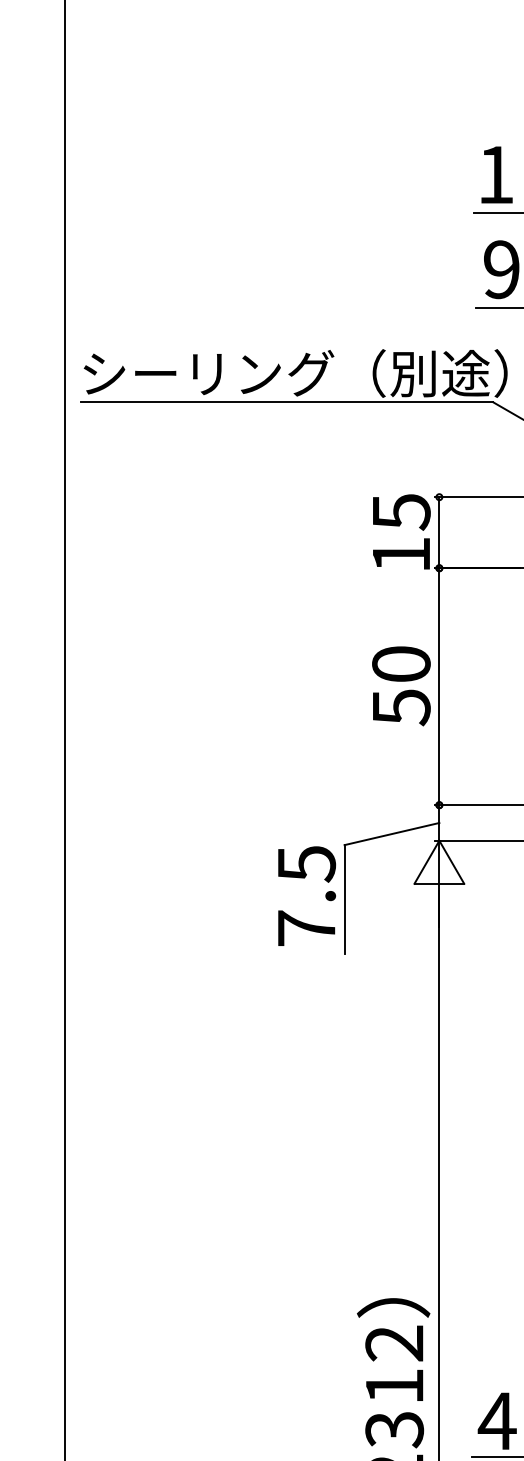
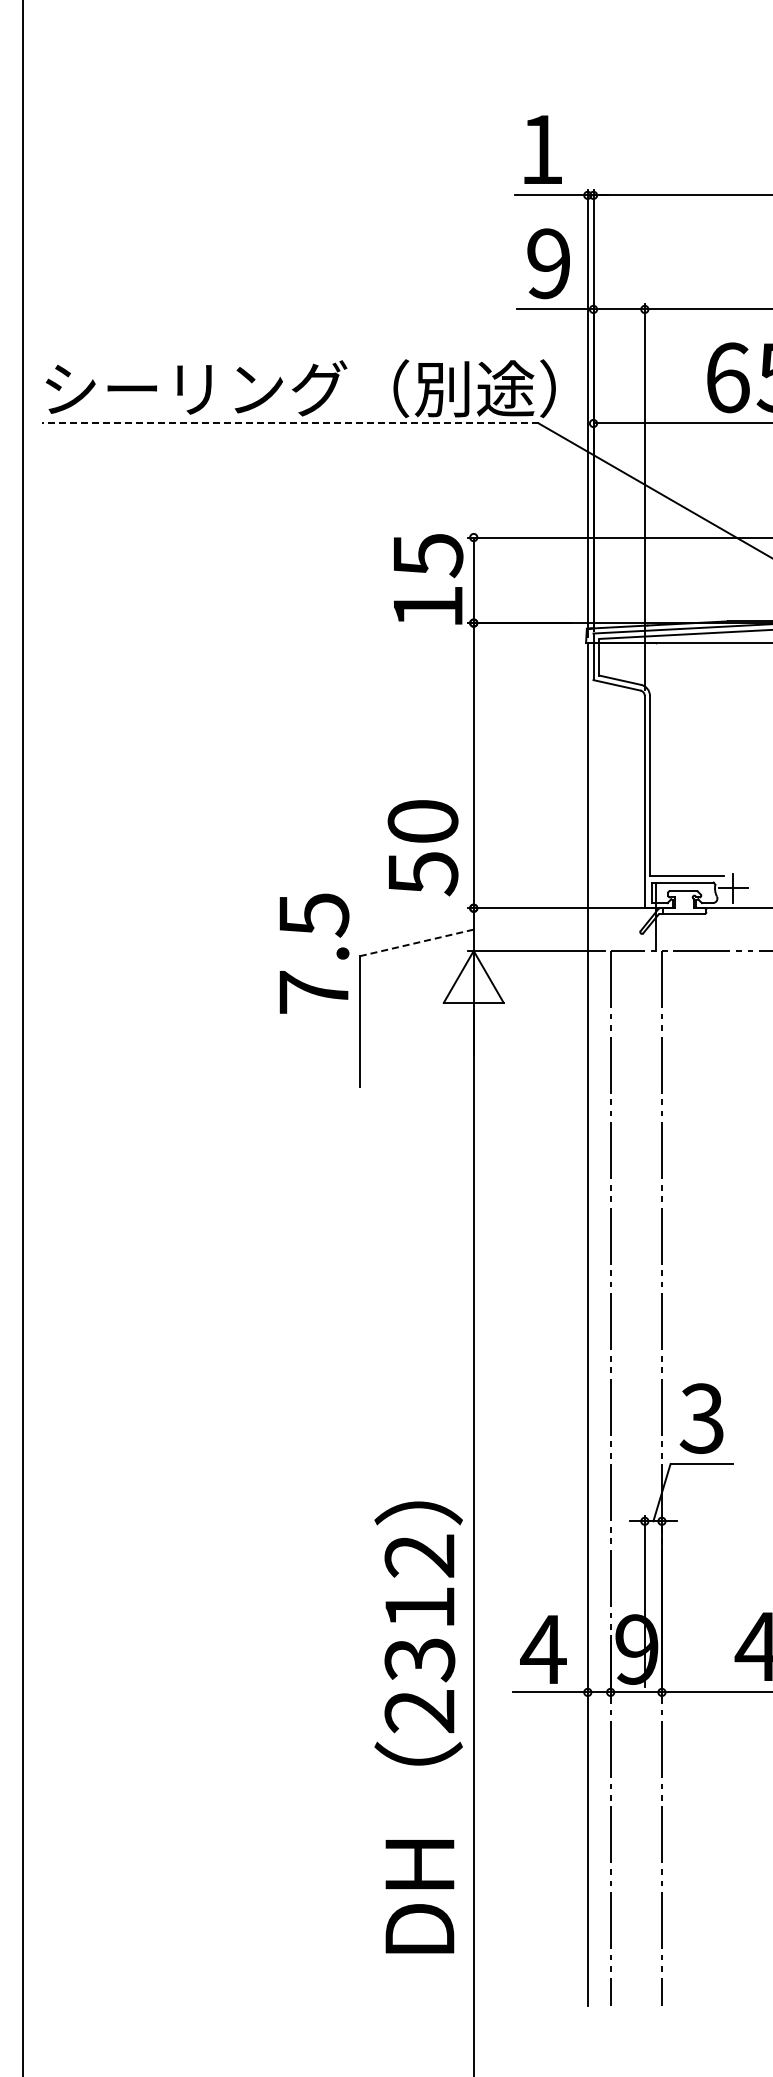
line: (286, 402) -> (289, 423), solid -> dashed
text: (400, 686) -> (422, 848), moved
line: (391, 833) -> (416, 942), solid -> dashed
text: (307, 895) -> (314, 953), moved

